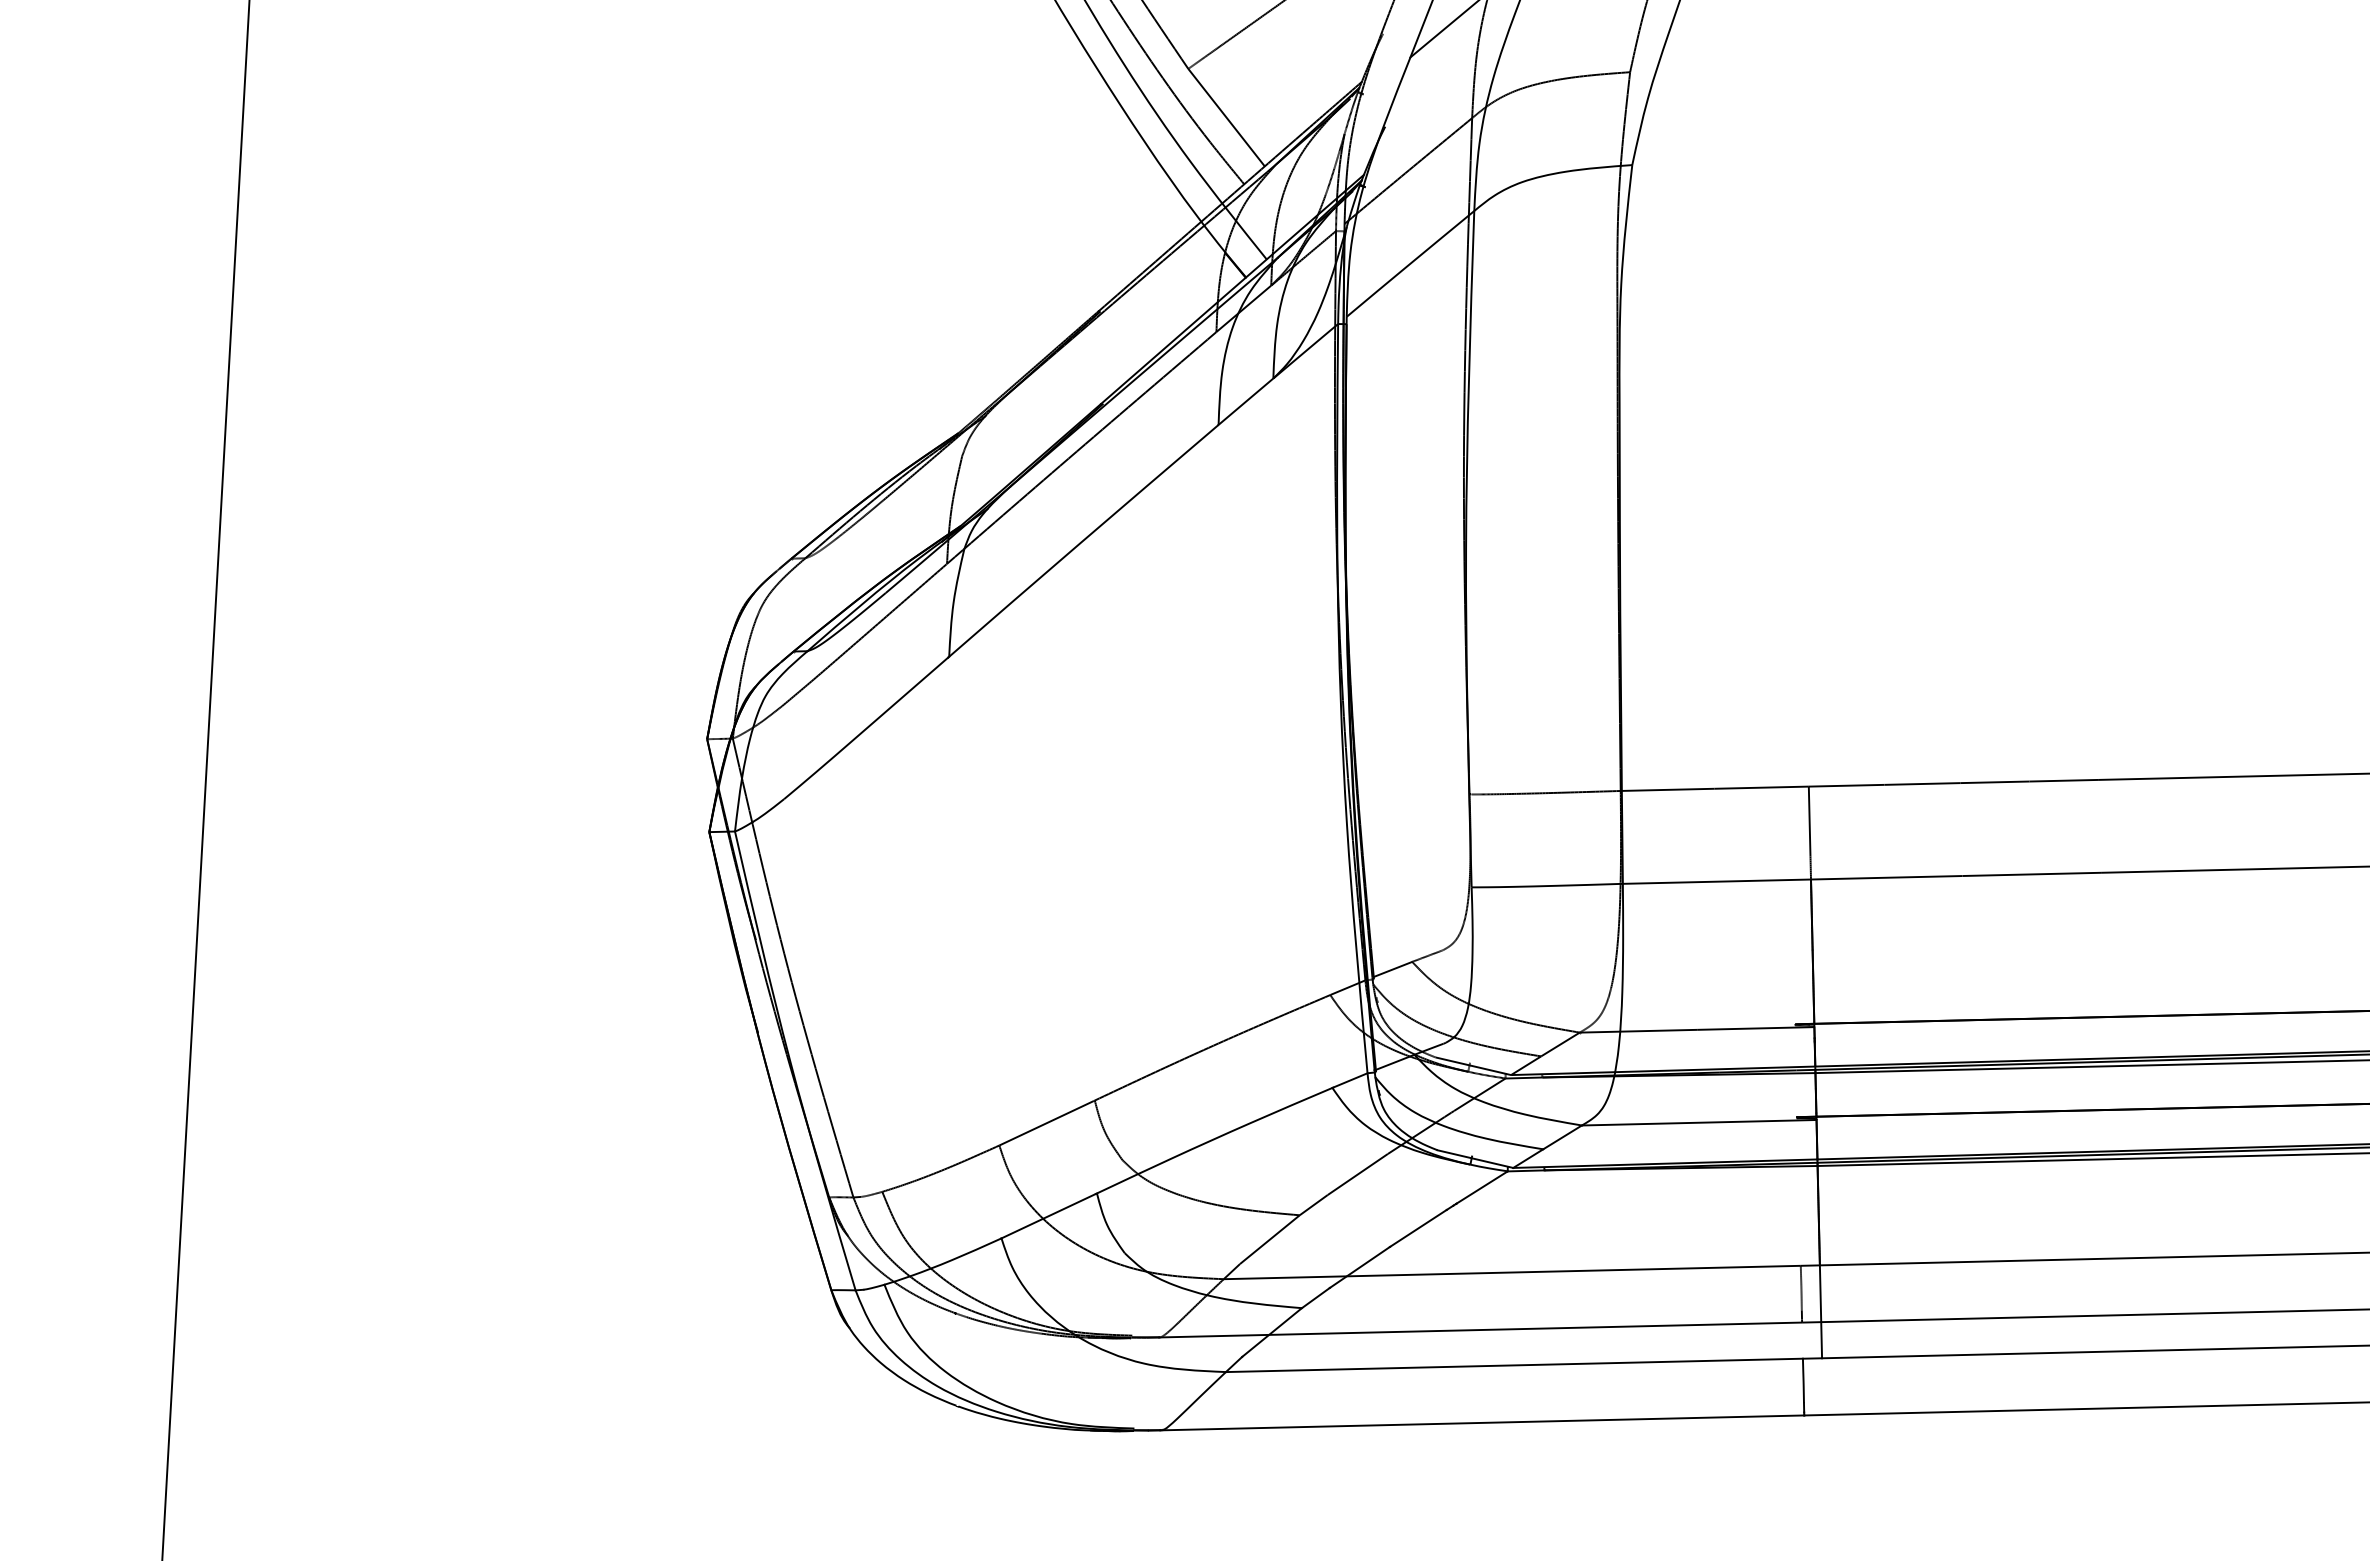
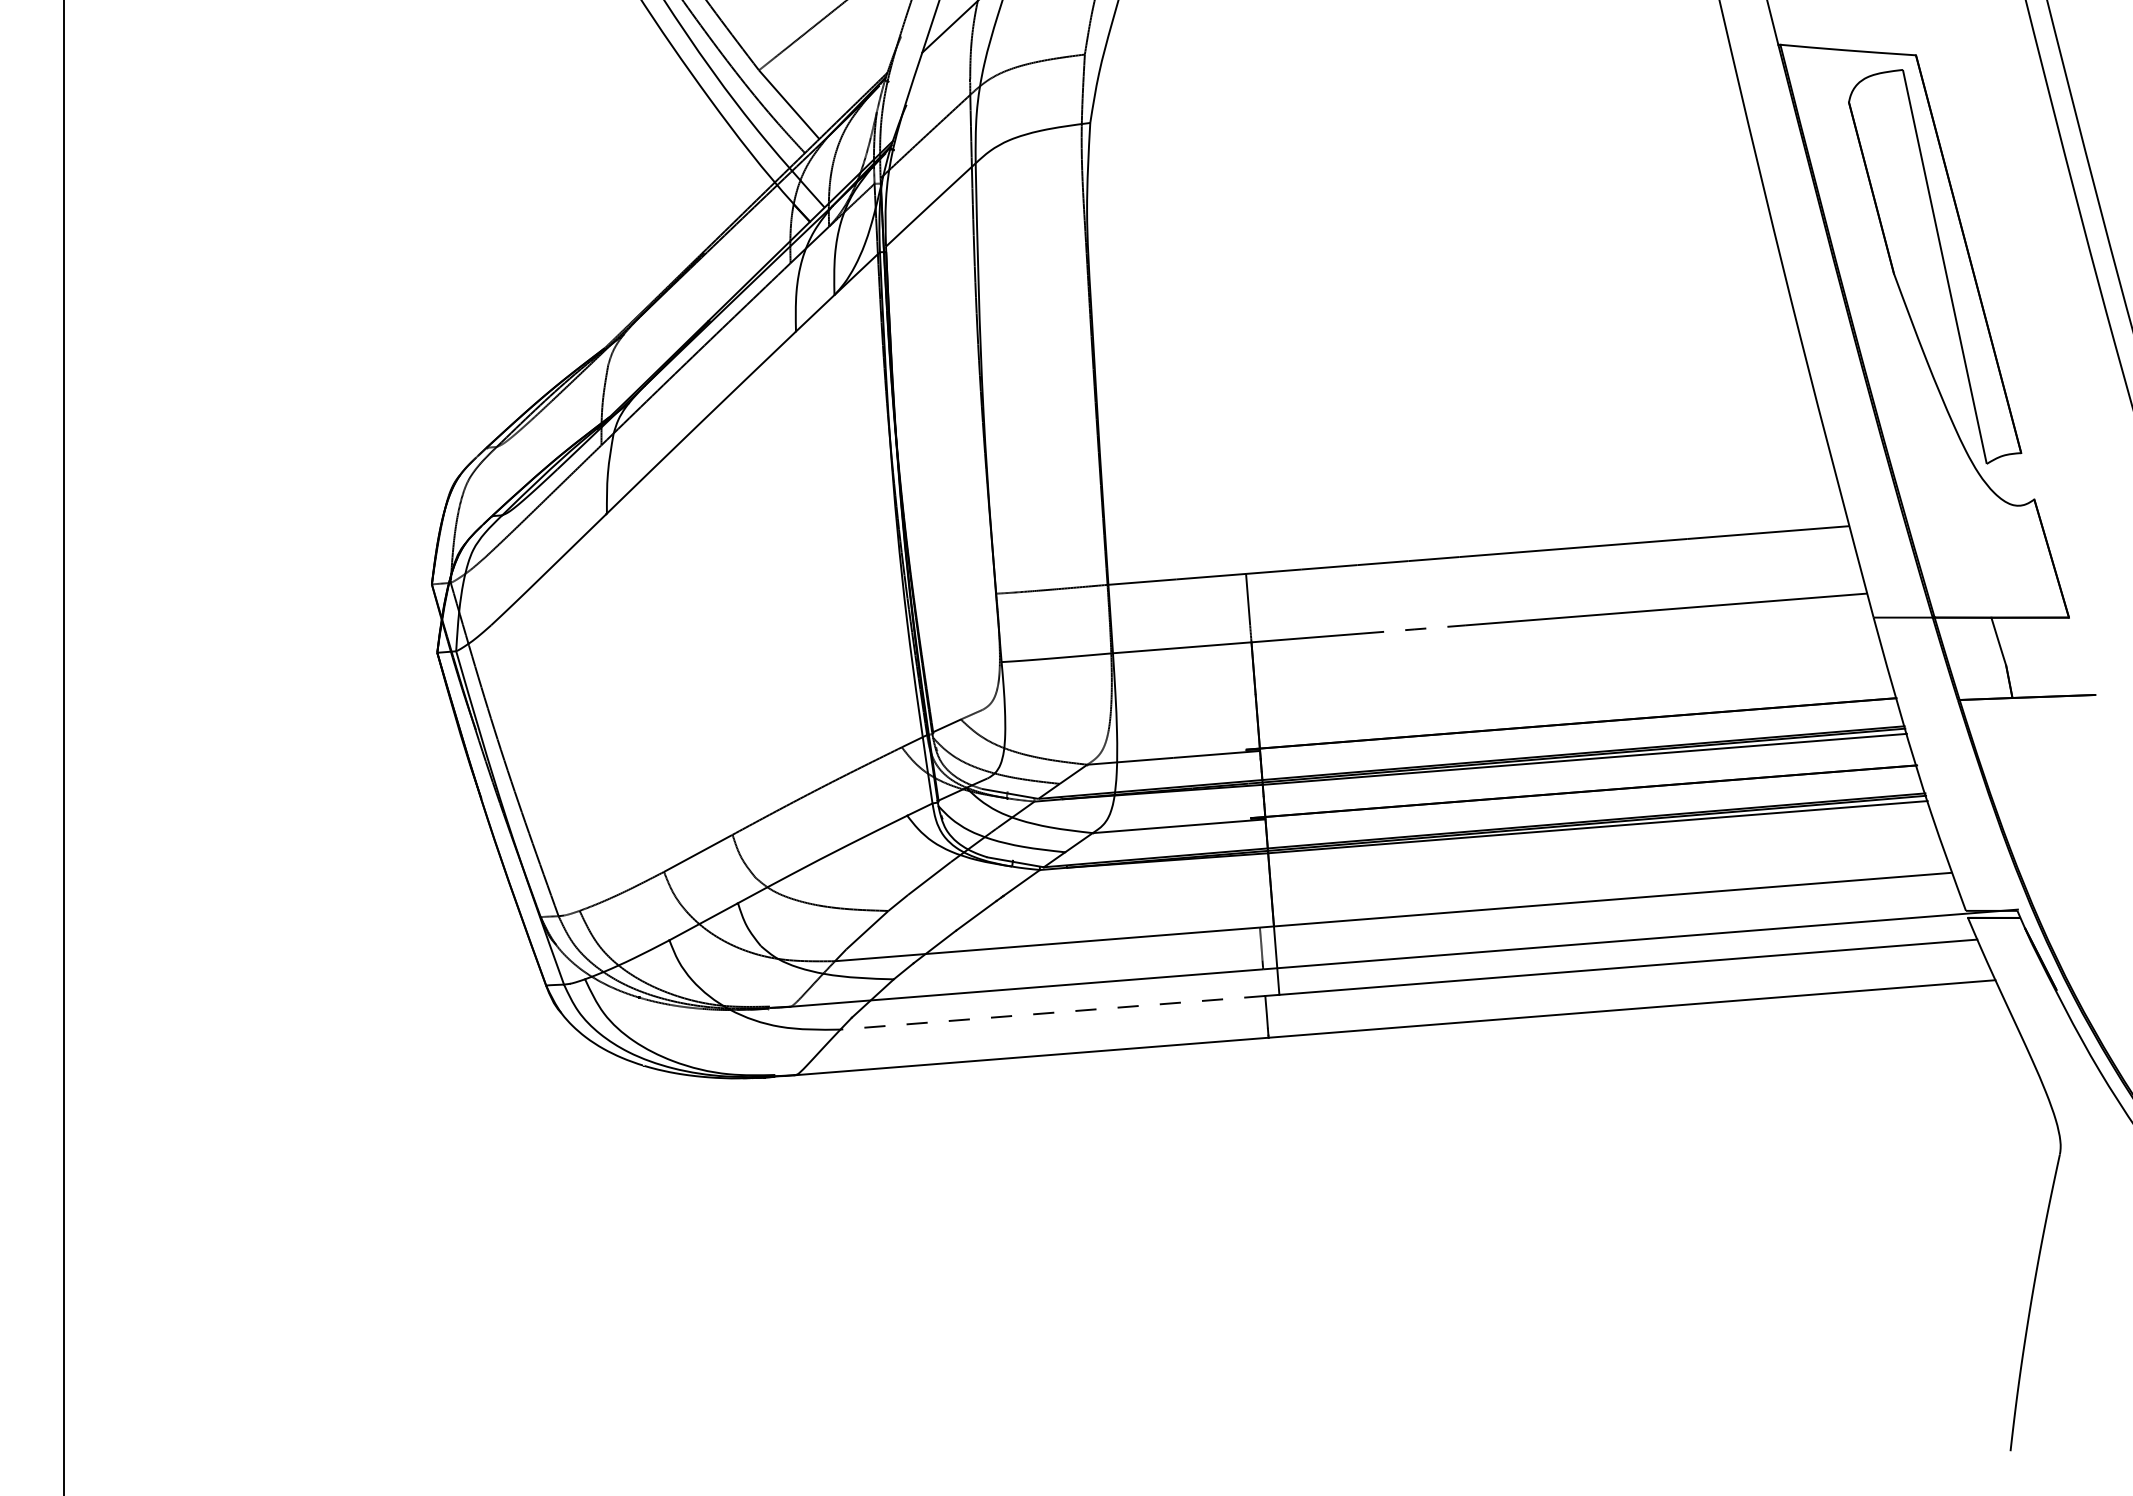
line: (2032, 874) -> (1414, 629), solid -> dashed
line: (1513, 1364) -> (1052, 1012), solid -> dashed

